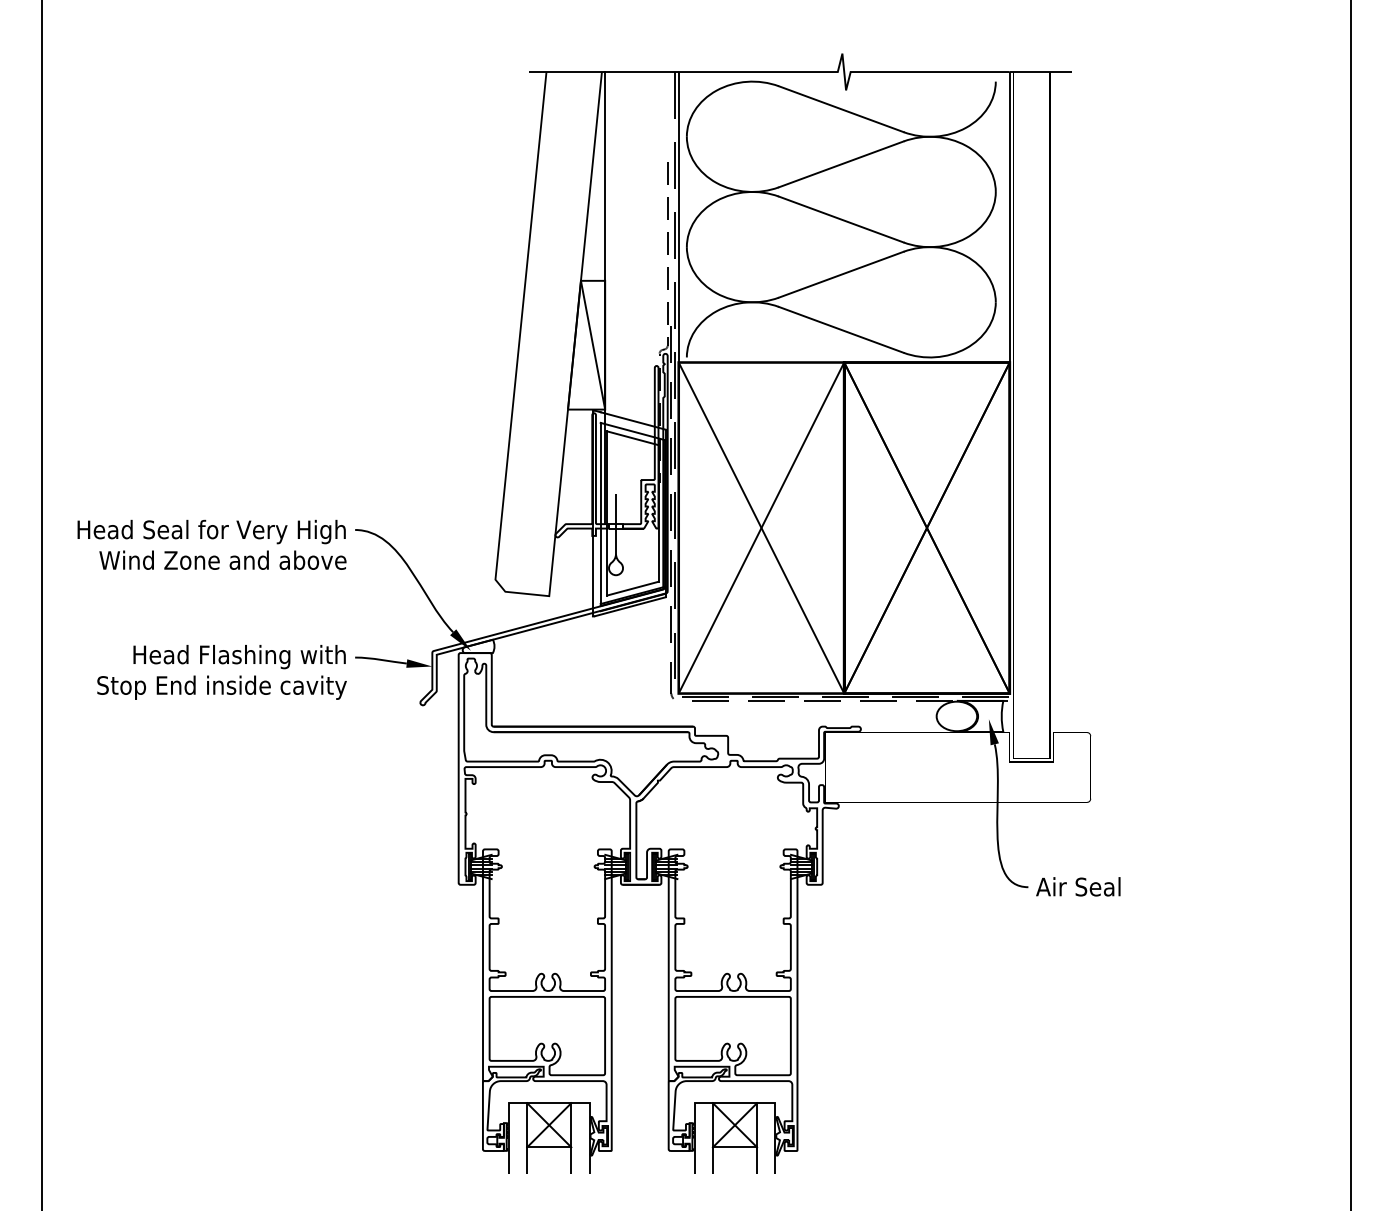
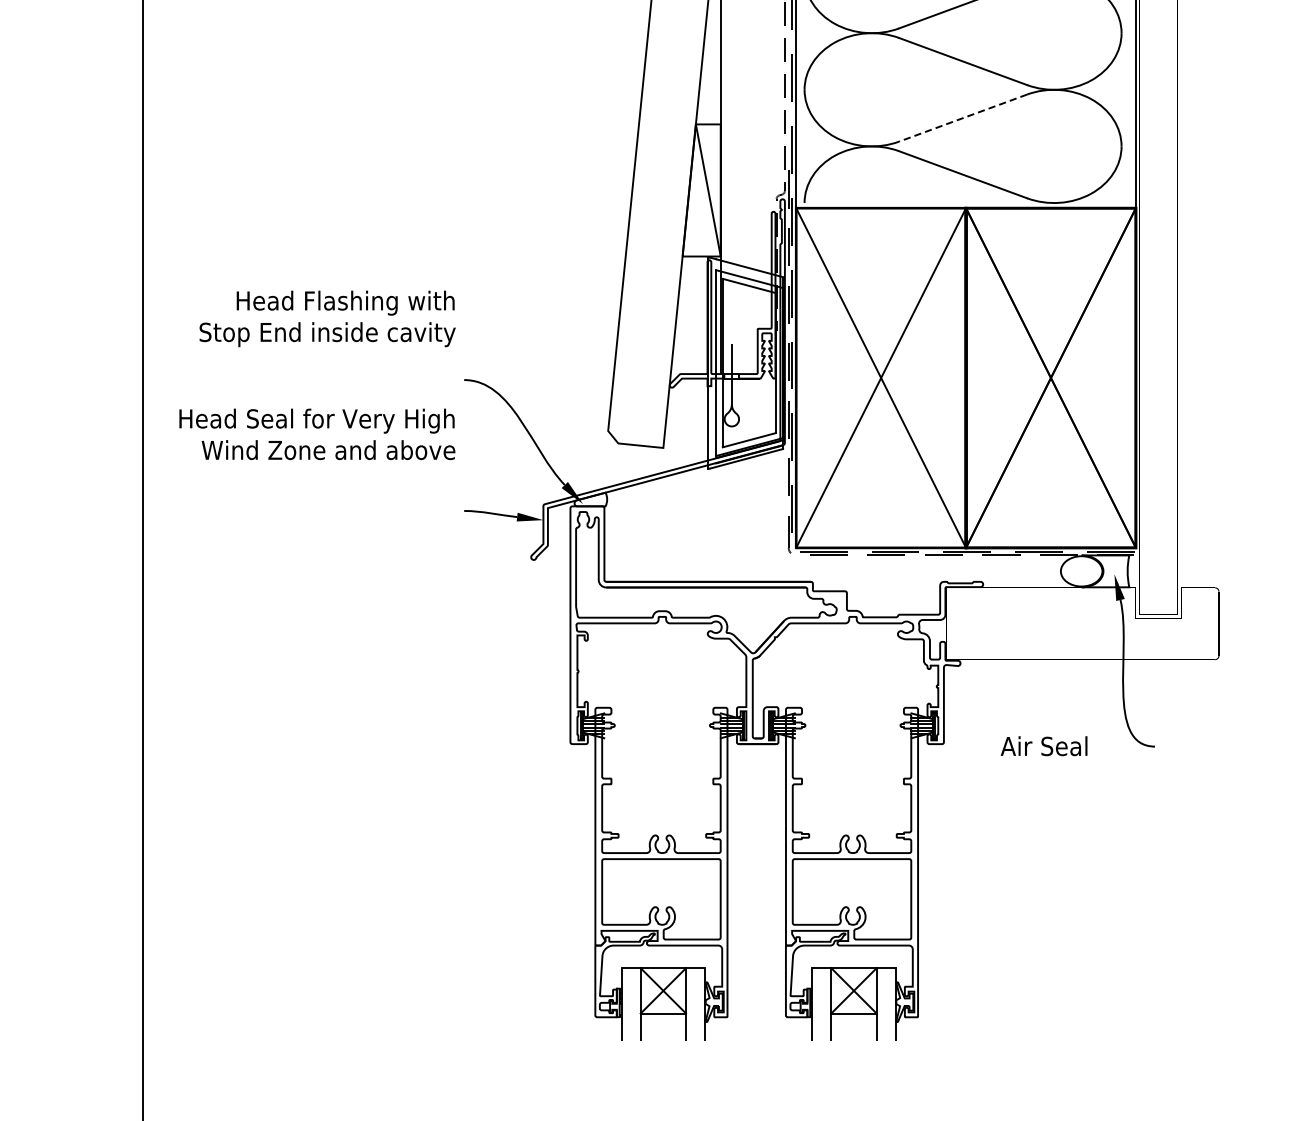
line: (840, 274) -> (962, 117), solid -> dashed
text: (211, 544) -> (316, 433), moved
text: (221, 672) -> (327, 319), moved
text: (1078, 886) -> (1044, 745), moved

